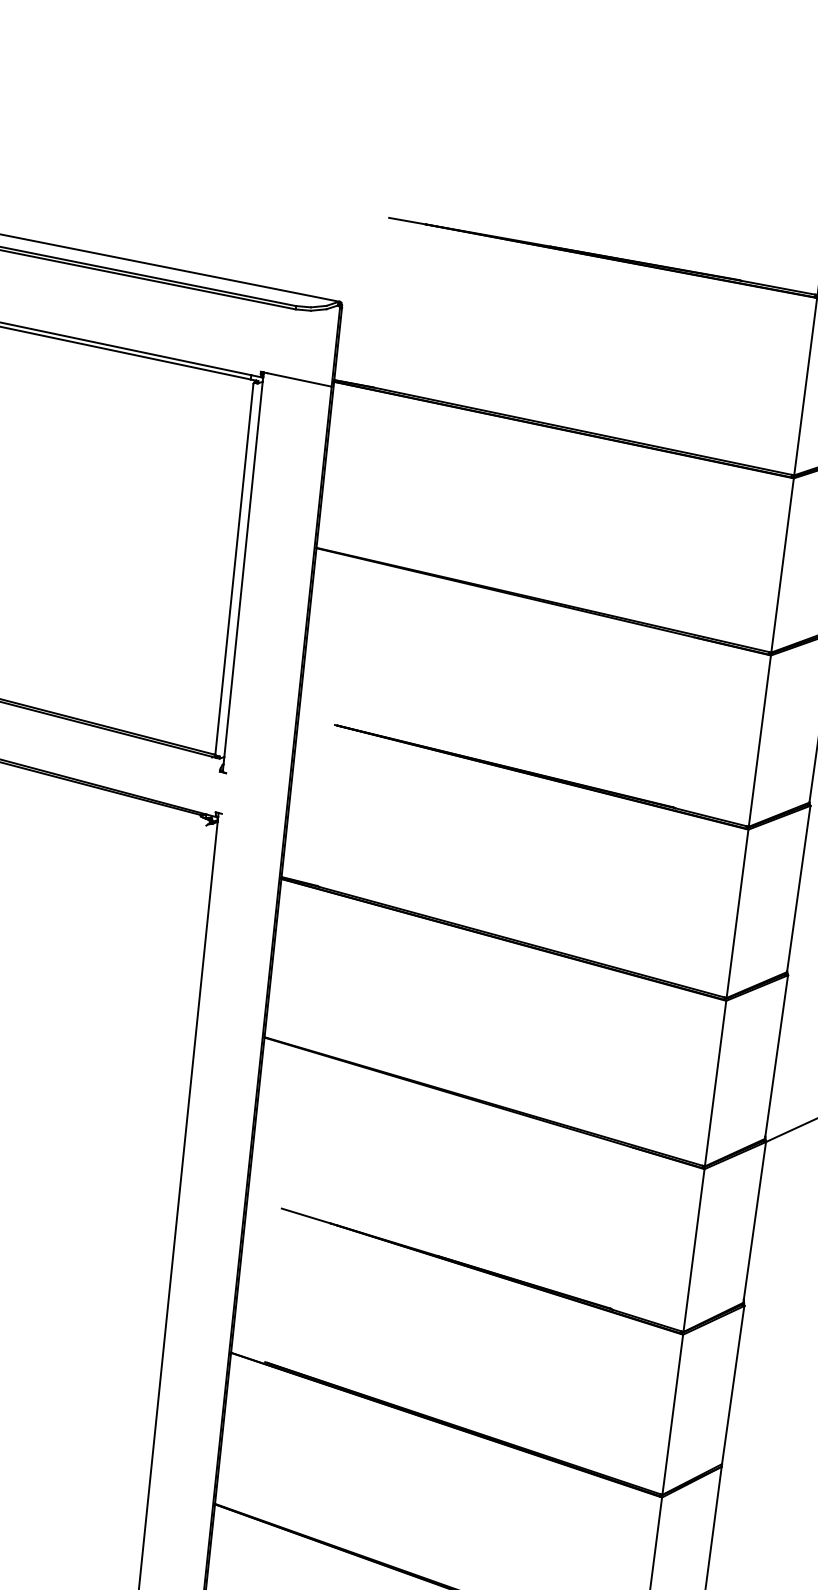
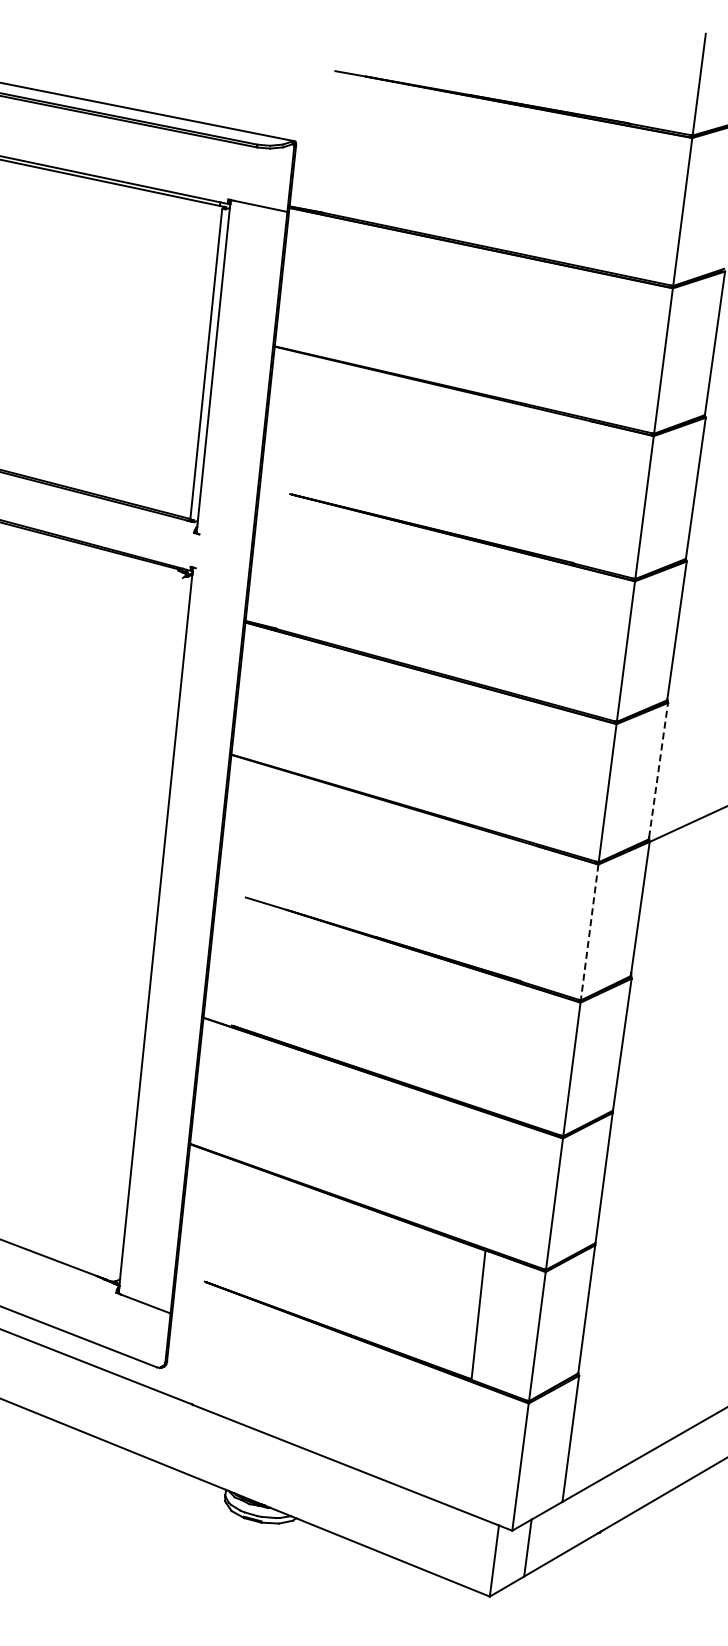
line: (776, 1056) -> (658, 770), solid -> dashed
line: (693, 1251) -> (589, 933), solid -> dashed

